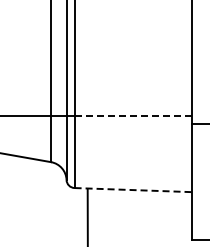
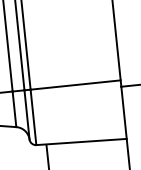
line: (133, 115) -> (75, 84), dashed -> solid
line: (133, 190) -> (81, 142), dashed -> solid

